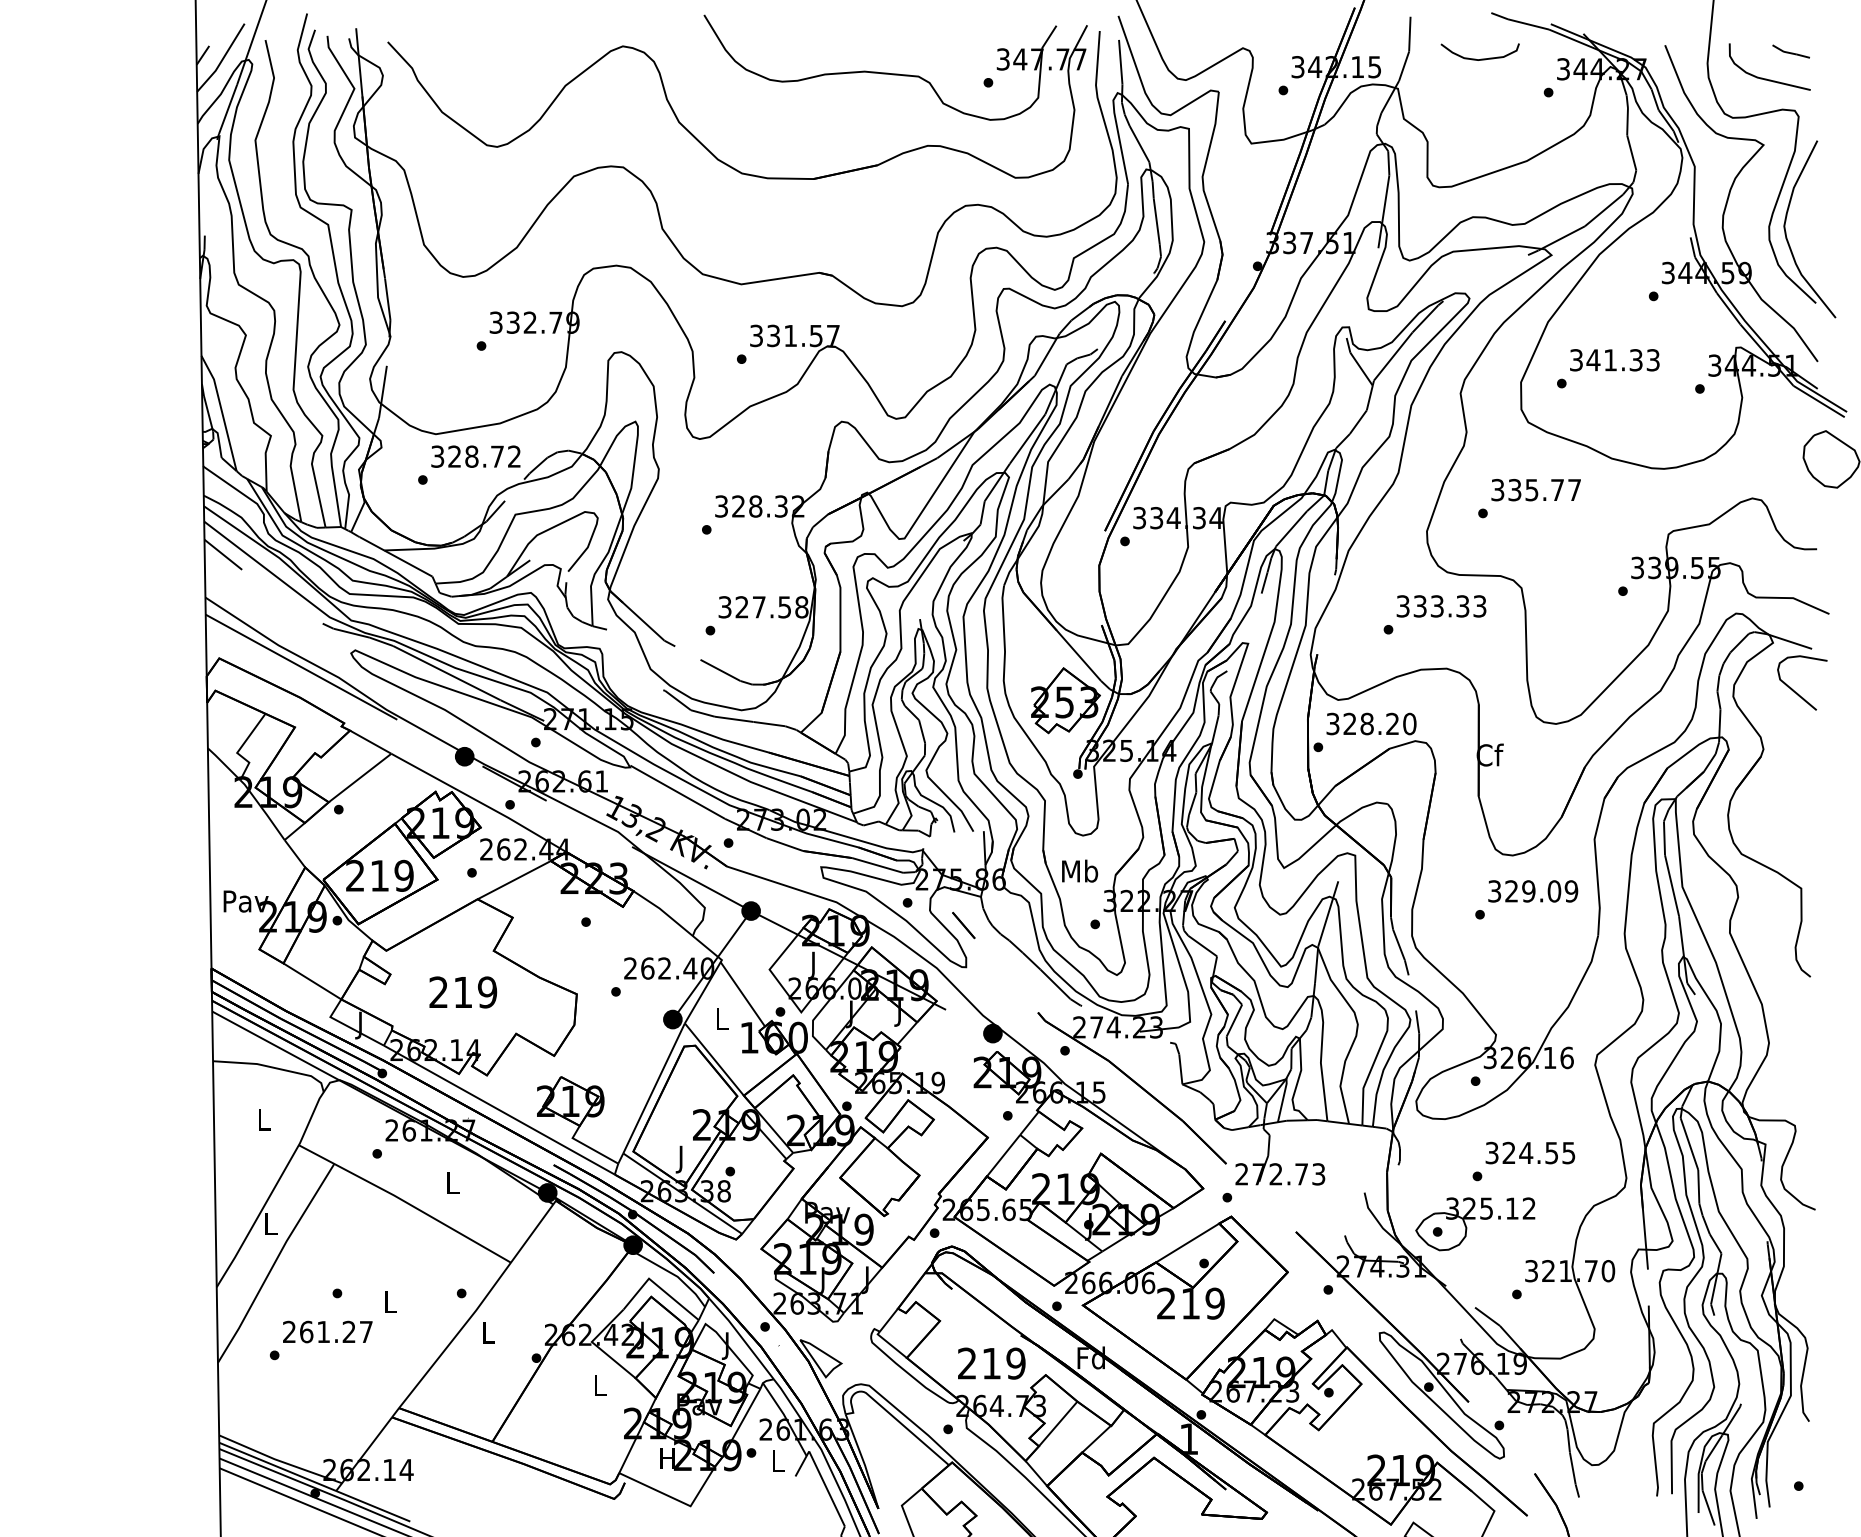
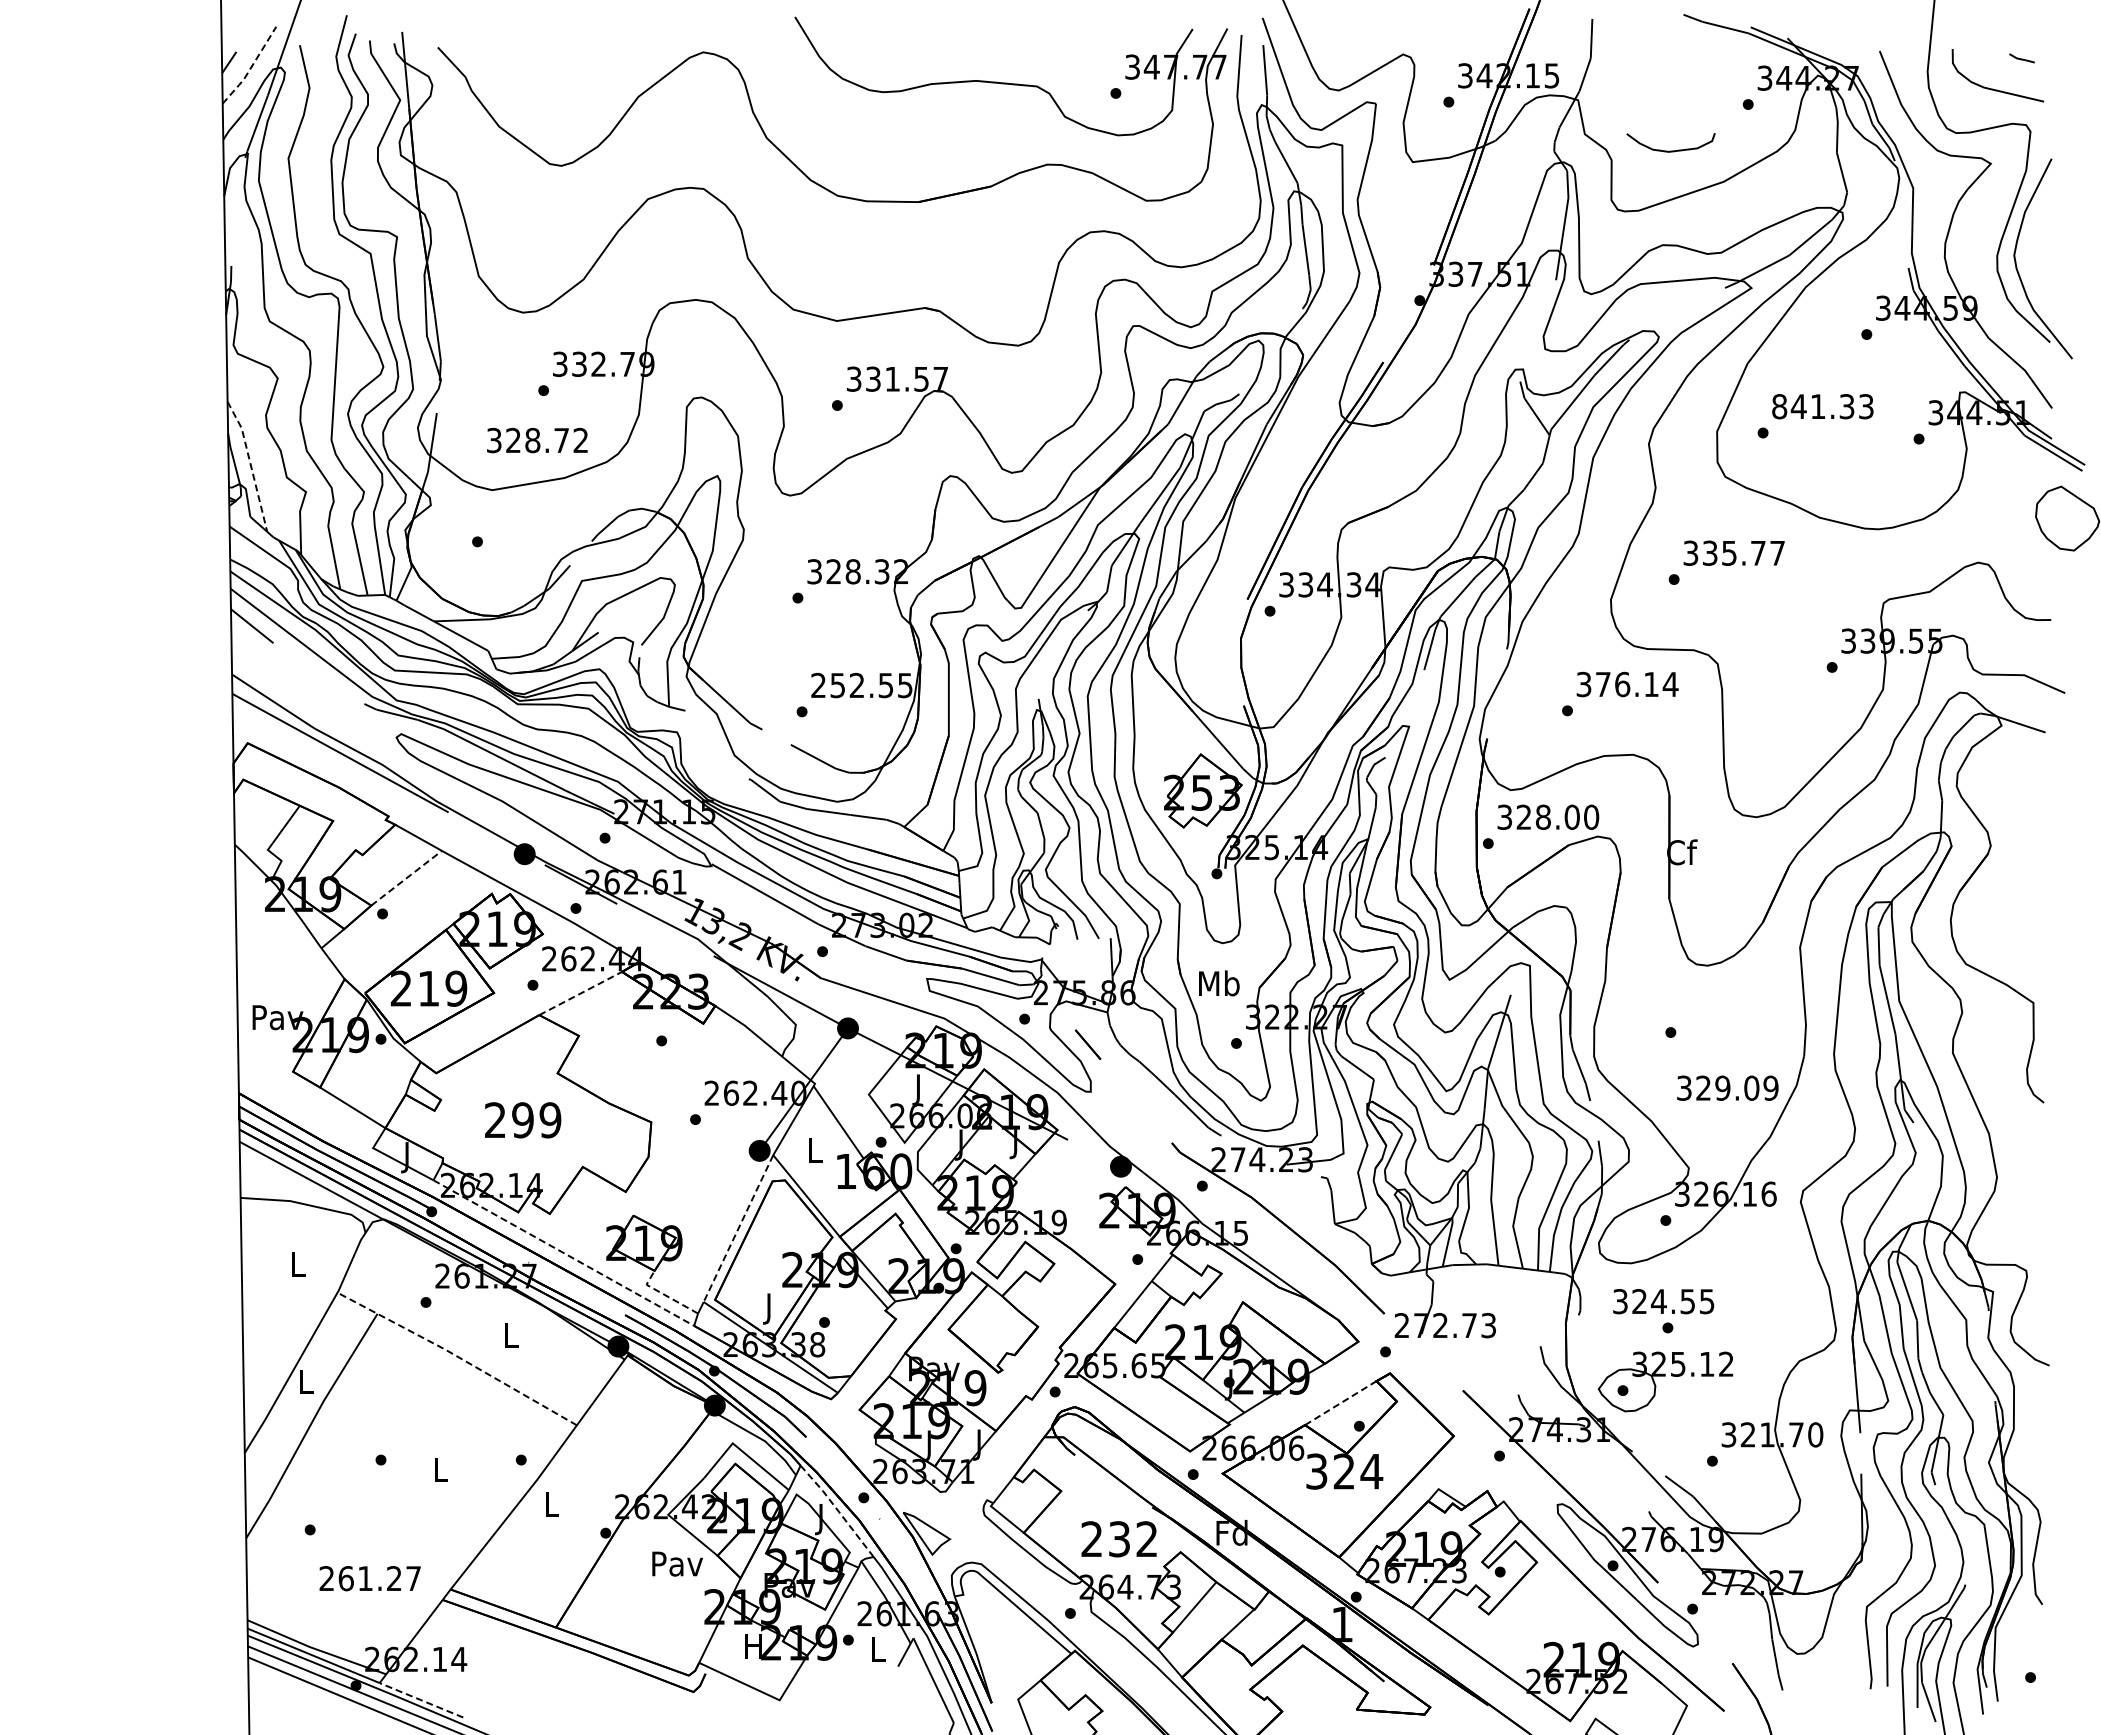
part: (1790, 51) -> (2021, 58), size x0.6
curve: (1479, 58) -> (1670, 150), moved
line: (222, 59) -> (251, 67), solid -> dashed
text: (1576, 360) -> (1779, 406), 341.33 -> 841.33
line: (221, 412) -> (250, 465), solid -> dashed
text: (476, 456) -> (537, 440), moved
text: (1450, 606) -> (1637, 684), 333.33 -> 376.14
text: (763, 607) -> (861, 685), 327.58 -> 252.55
curve: (1796, 691) -> (2027, 780), removed
text: (1392, 723) -> (1571, 816), 328.20 -> 328.00
line: (359, 778) -> (406, 878), solid -> dashed
line: (514, 880) -> (580, 993), solid -> dashed
text: (1532, 890) -> (1727, 1087), moved
text: (462, 992) -> (522, 1120), 219 -> 299
line: (654, 1089) -> (738, 1229), solid -> dashed
line: (499, 1110) -> (564, 1253), solid -> dashed
line: (588, 1146) -> (664, 1294), solid -> dashed
text: (1530, 1152) -> (1663, 1301), moved
line: (405, 1201) -> (457, 1356), solid -> dashed
line: (1187, 1243) -> (1340, 1403), solid -> dashed
text: (1190, 1303) -> (1344, 1471), 219 -> 324
text: (327, 1331) -> (369, 1578), moved
line: (741, 1338) -> (837, 1510), solid -> dashed
text: (1004, 1363) -> (1133, 1539), 219 -> 232
text: (600, 1385) -> (677, 1563), L -> Pav
line: (373, 1506) -> (421, 1700), solid -> dashed

